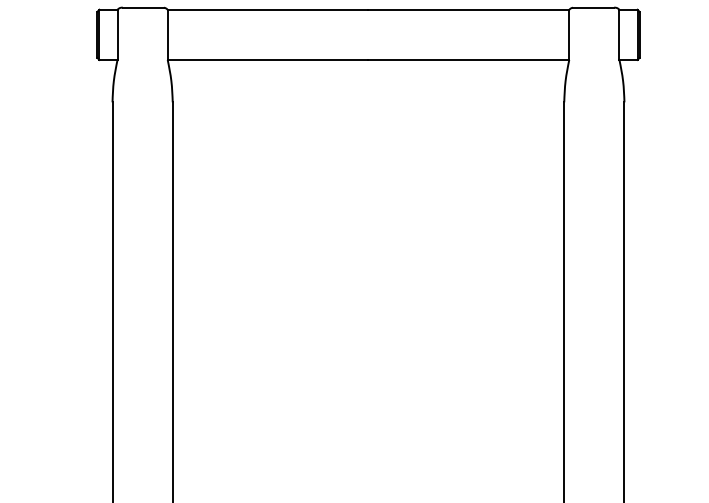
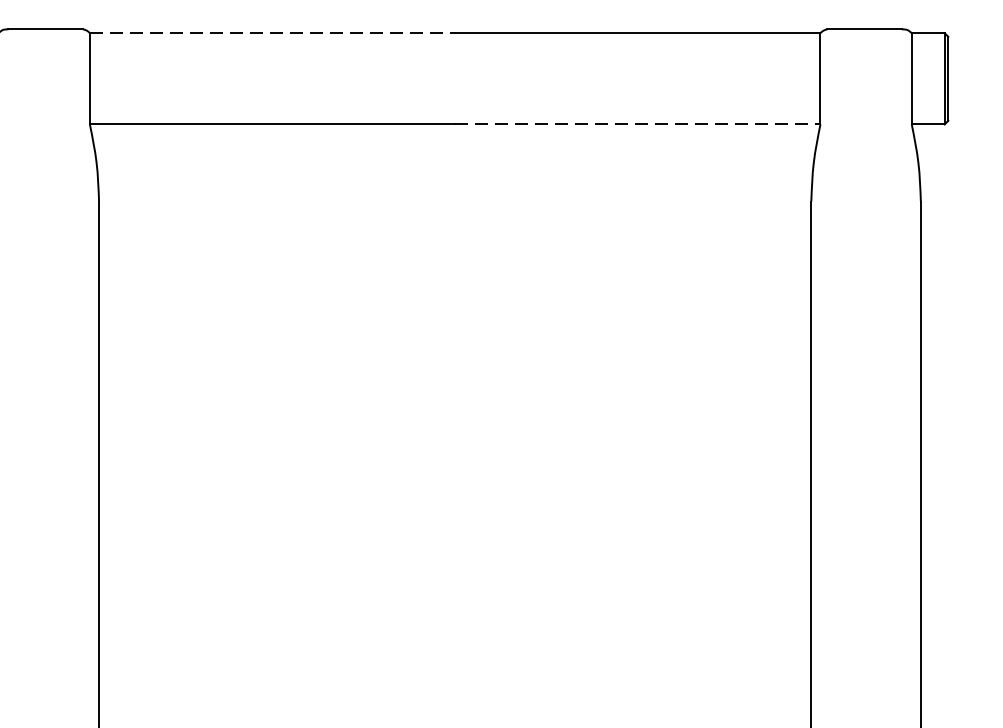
line: (268, 9) -> (273, 32), solid -> dashed
line: (469, 59) -> (638, 123), solid -> dashed

